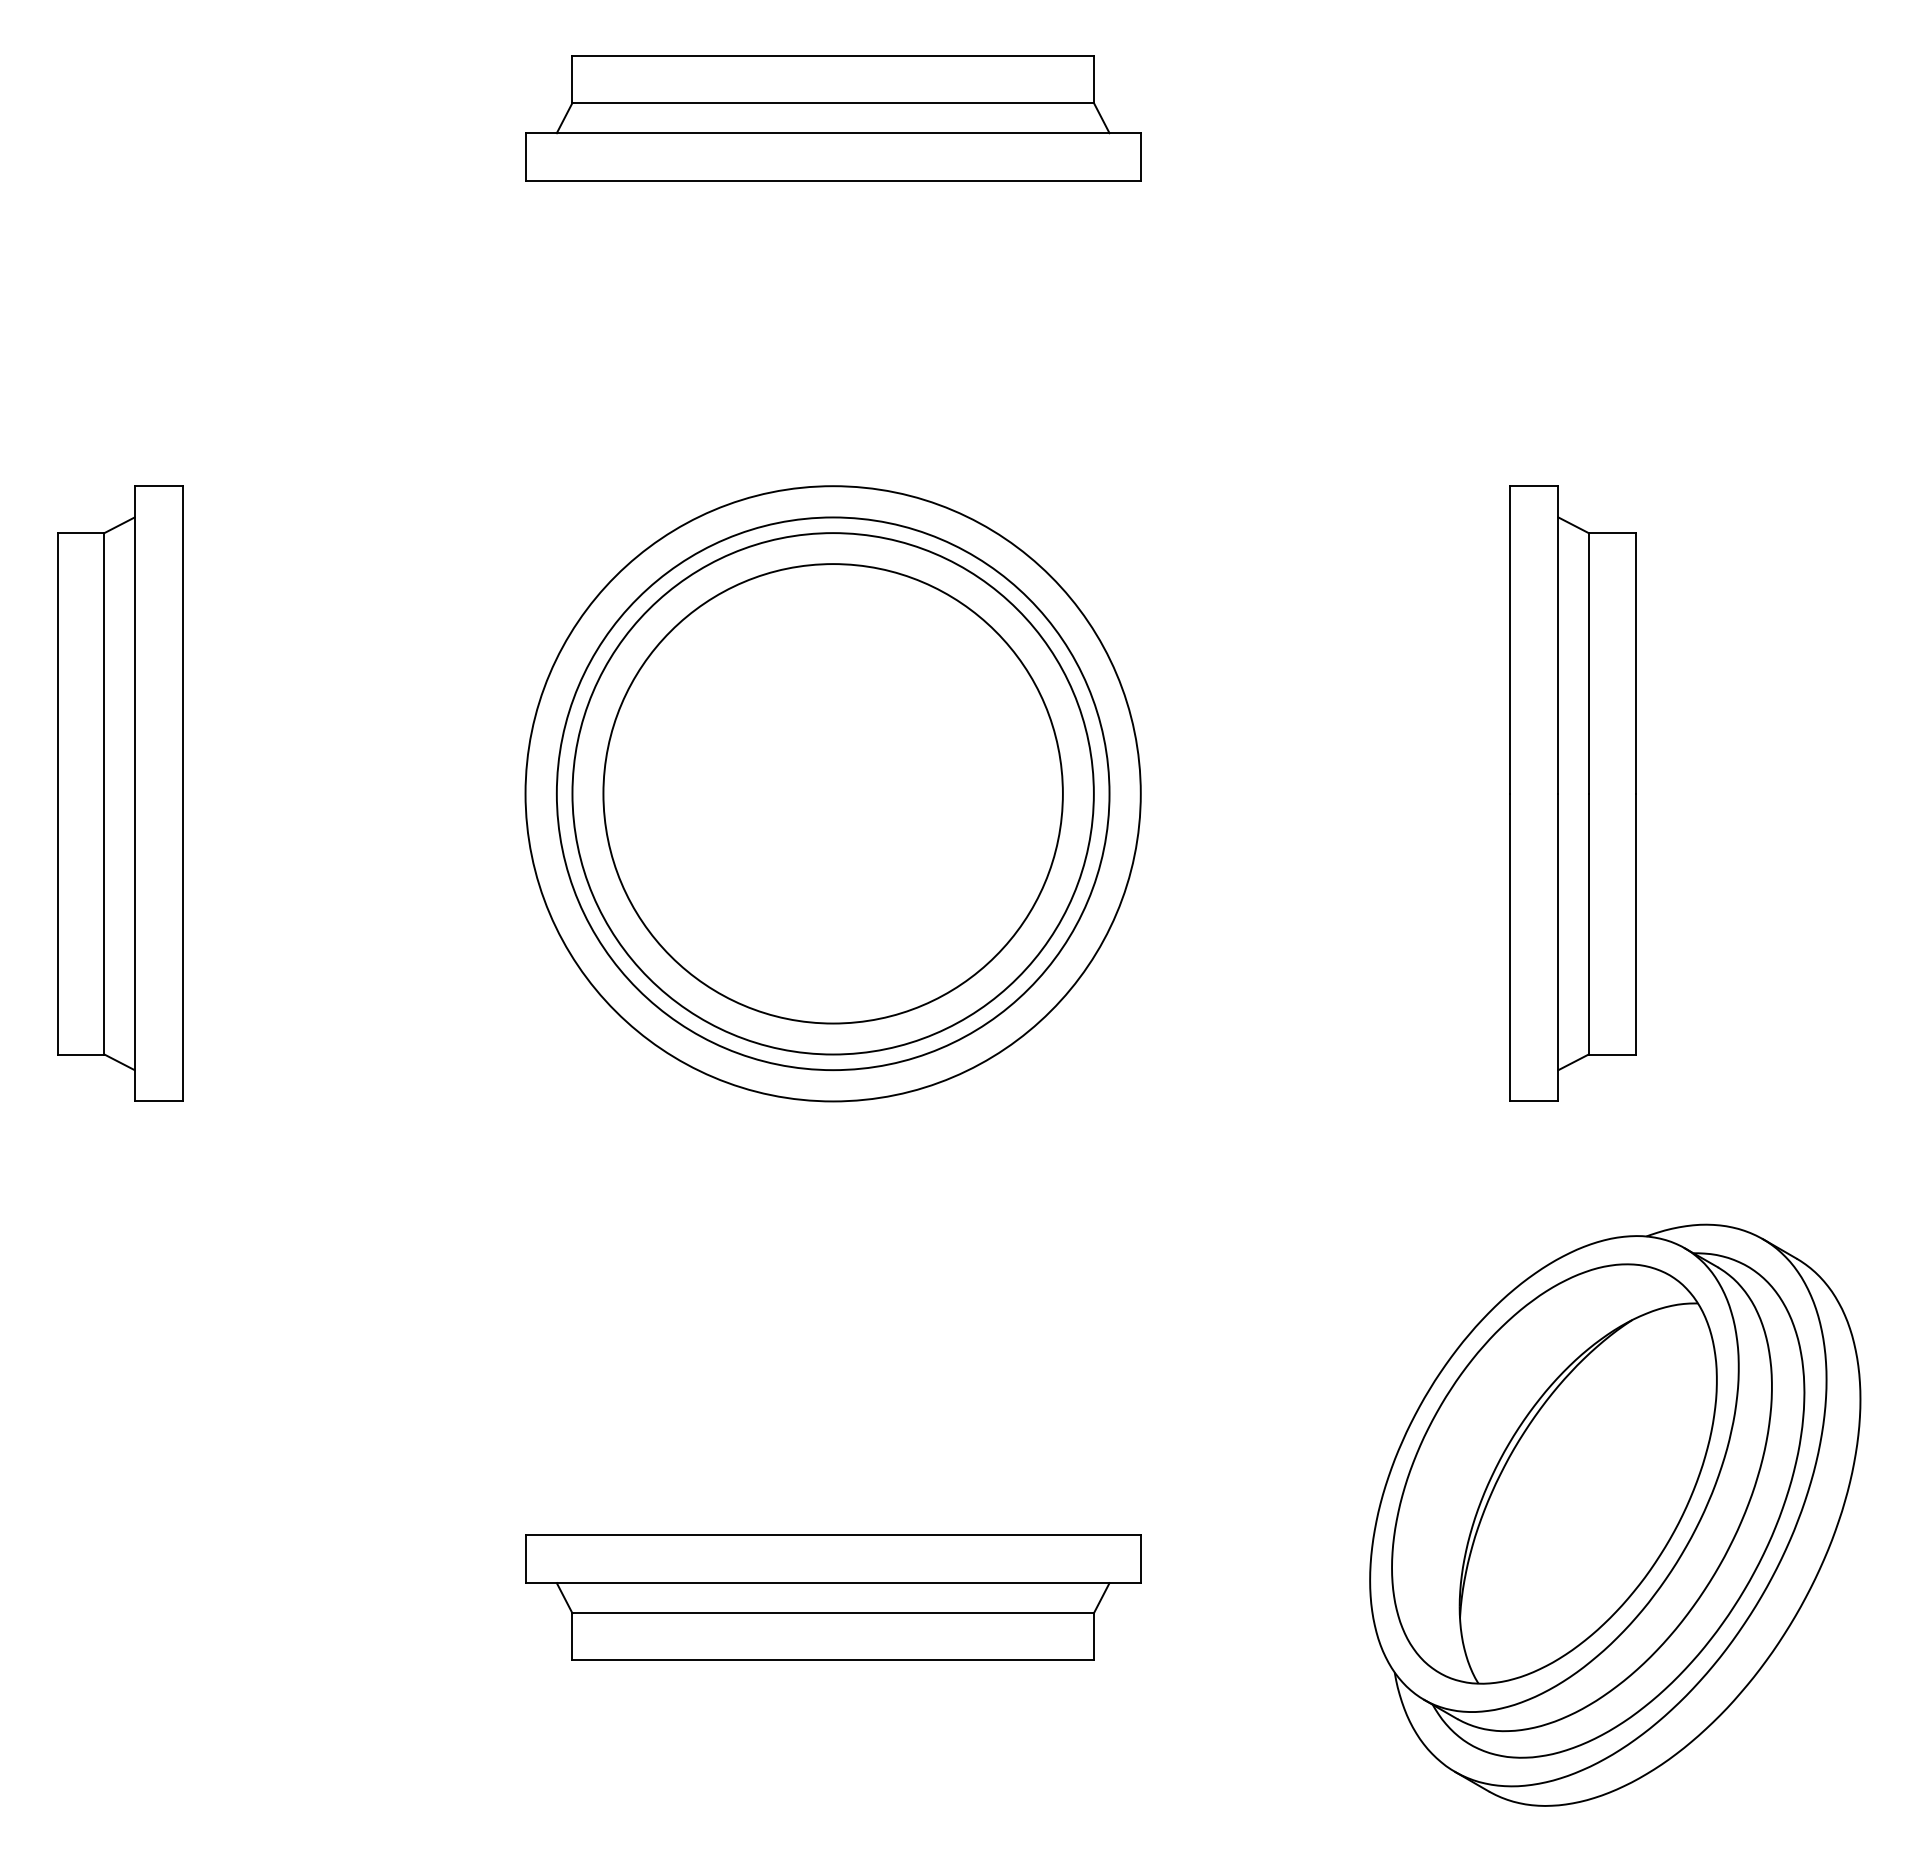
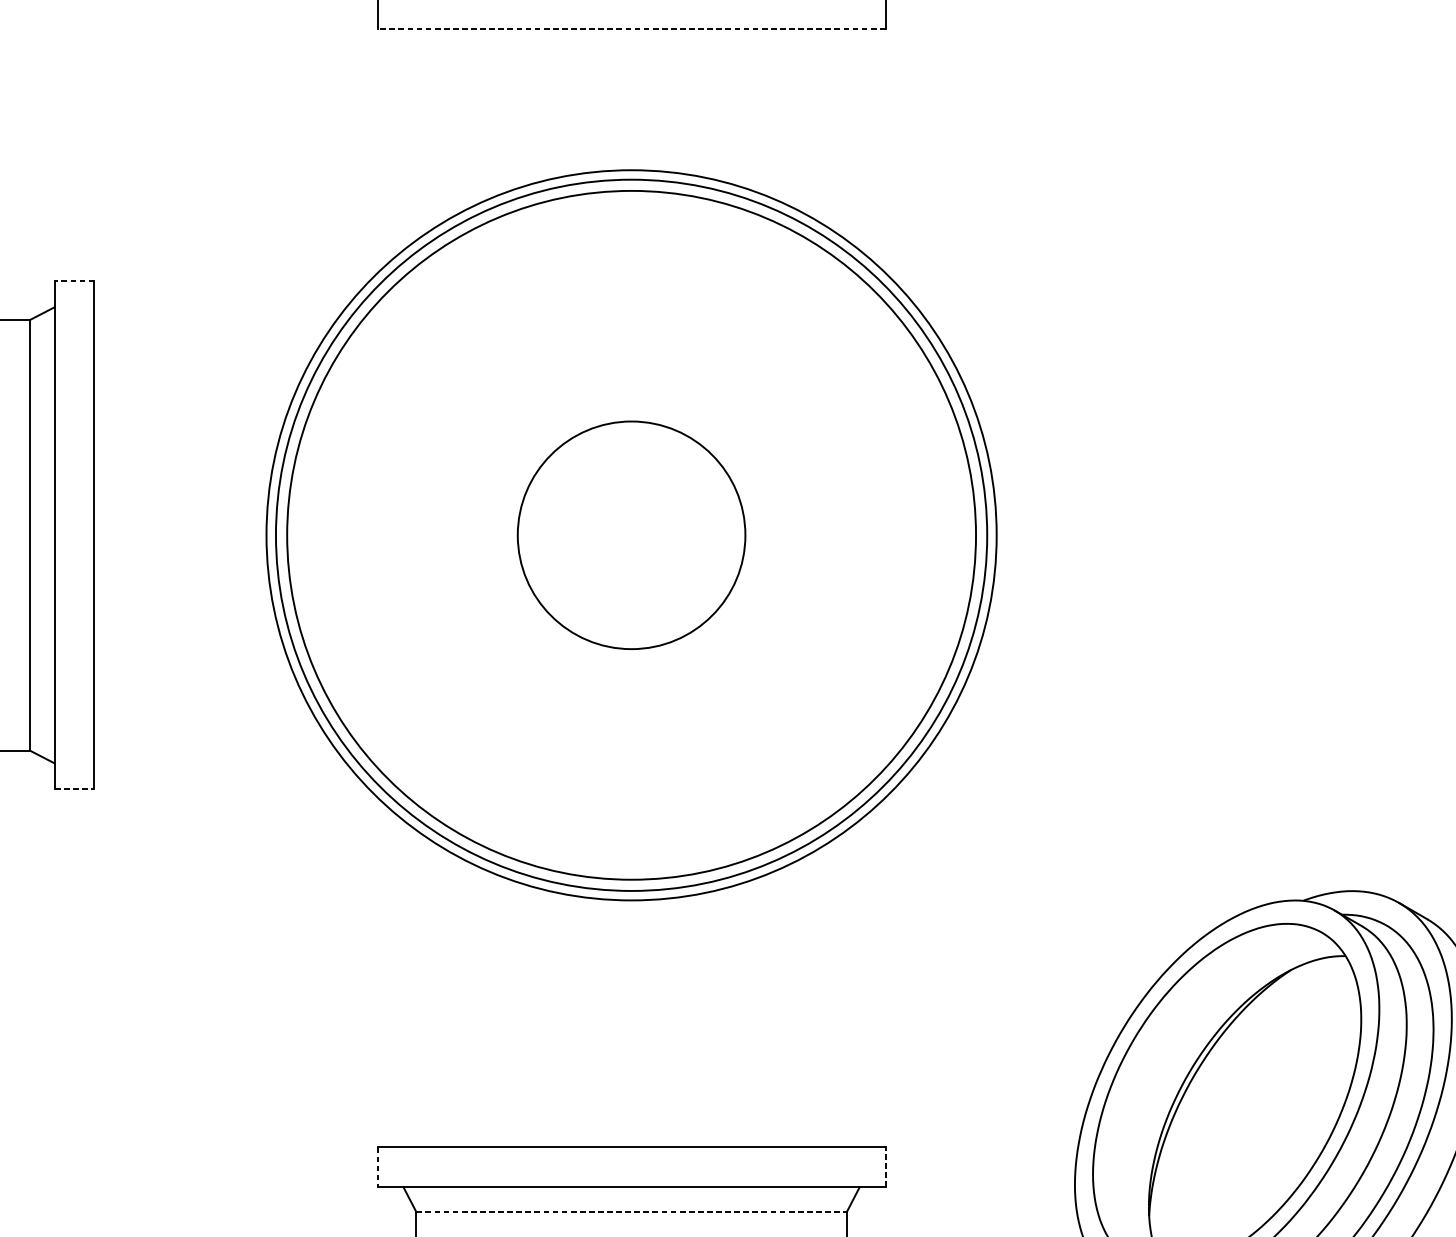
line: (833, 181) -> (631, 29), solid -> dashed
line: (158, 486) -> (74, 281), solid -> dashed
circle: (832, 793) -> (631, 535), size x0.6
circle: (832, 793) -> (631, 535), size x1.4
circle: (832, 793) -> (631, 535), size x1.6
circle: (832, 793) -> (631, 535), size x1.6
part: (1572, 793) -> (1242, 535), removed
line: (158, 1101) -> (74, 789), solid -> dashed
line: (525, 1559) -> (377, 1167), solid -> dashed
line: (1140, 1559) -> (885, 1167), solid -> dashed
line: (833, 1613) -> (631, 1212), solid -> dashed

